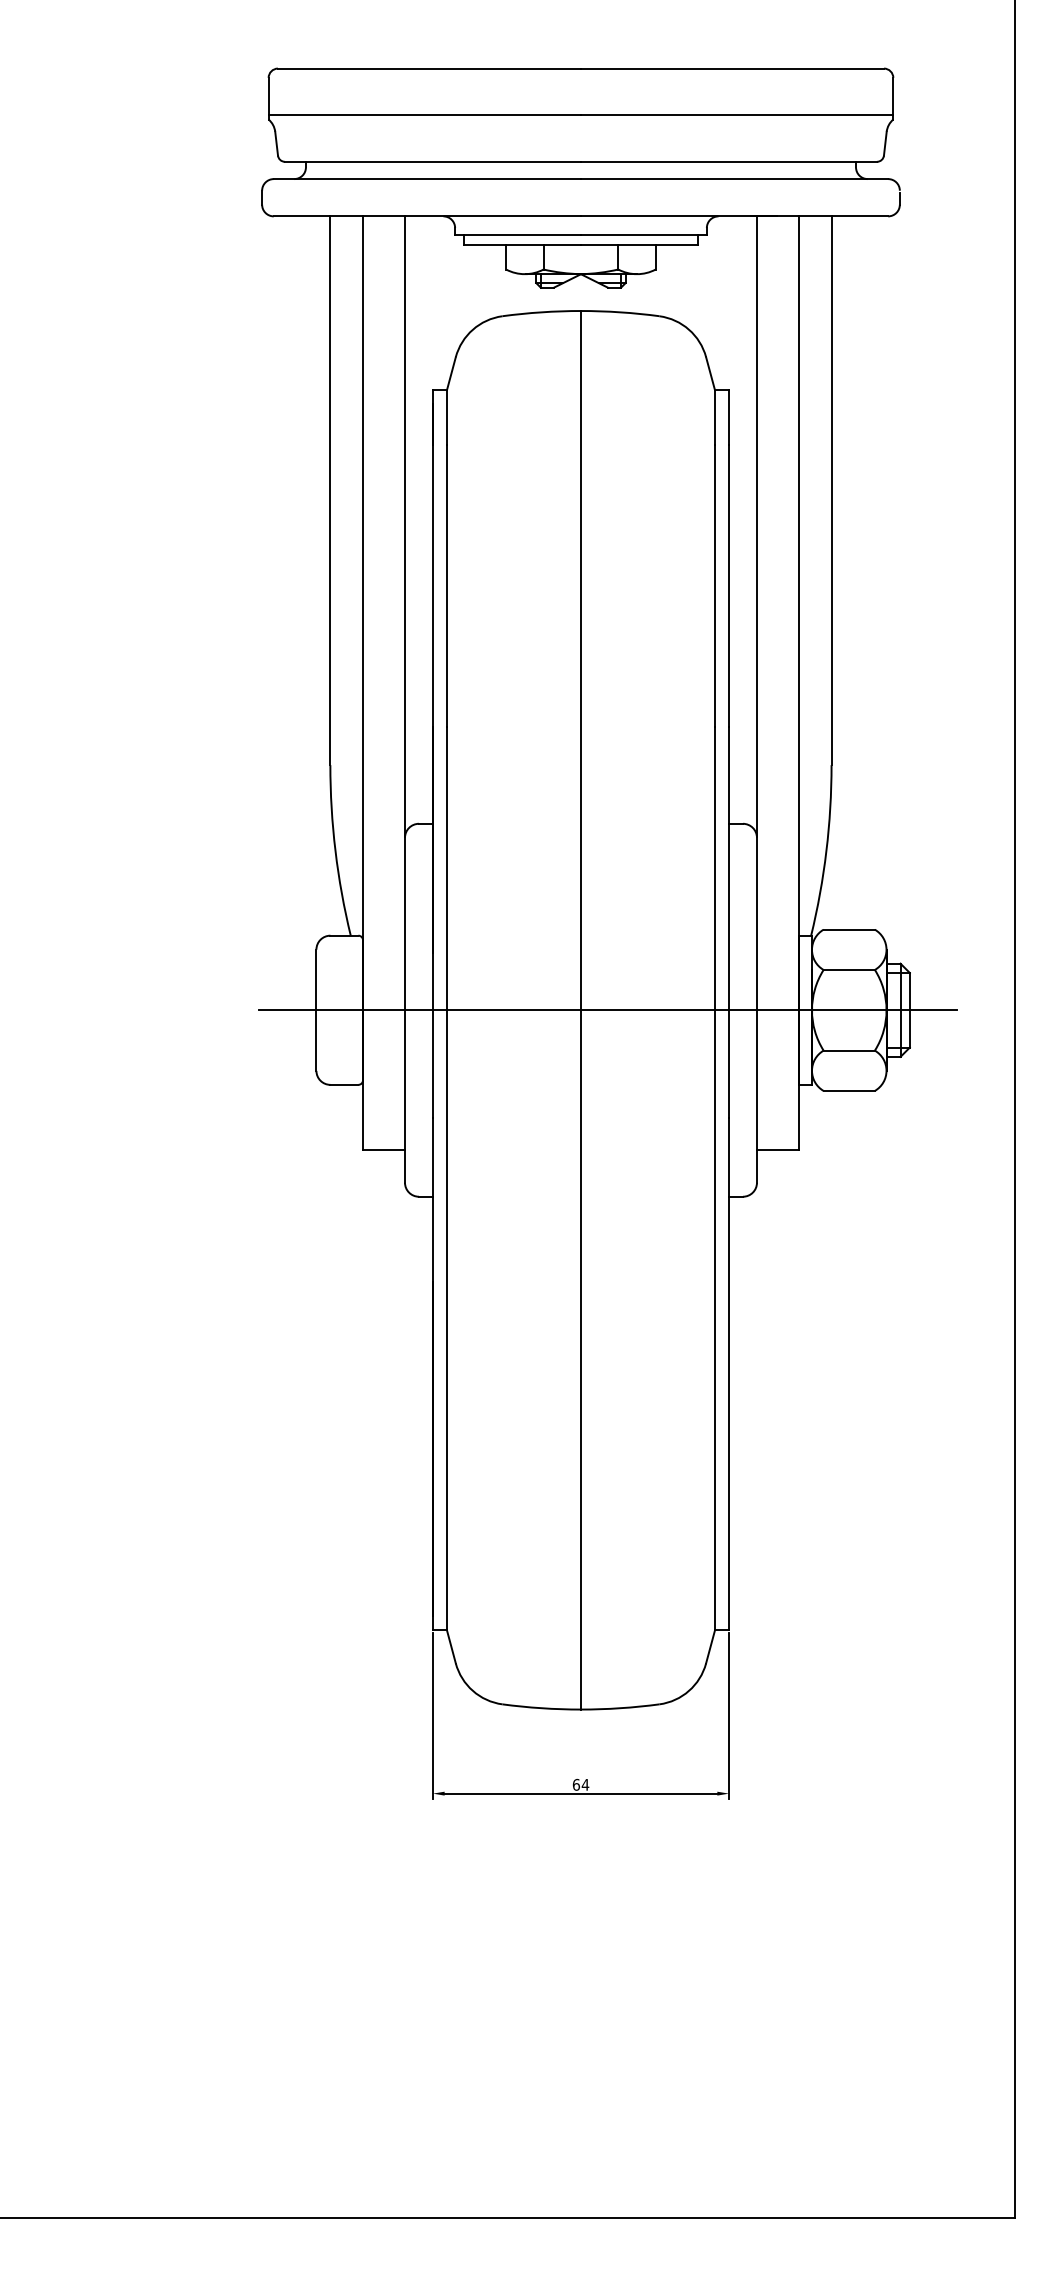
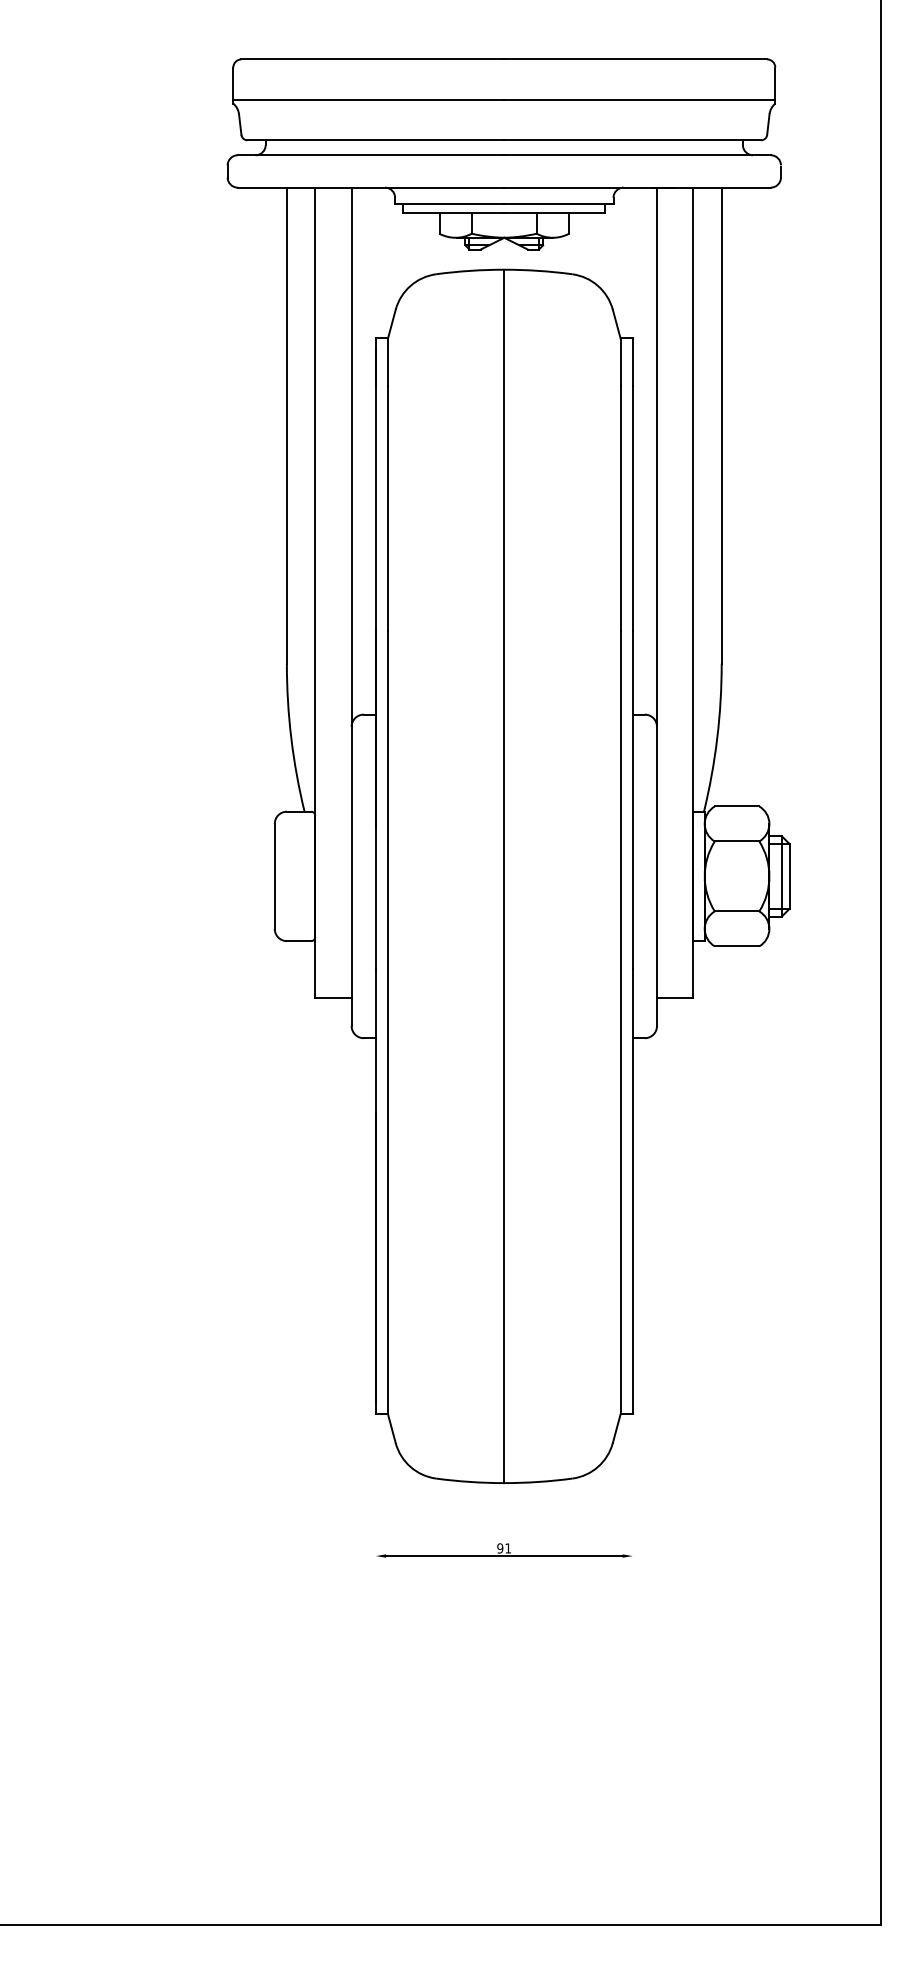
line: (608, 1010) -> (528, 876), removed
line: (432, 1716) -> (375, 1489), removed
line: (729, 1716) -> (633, 1489), removed
text: (580, 1784) -> (503, 1548), 64 -> 91

